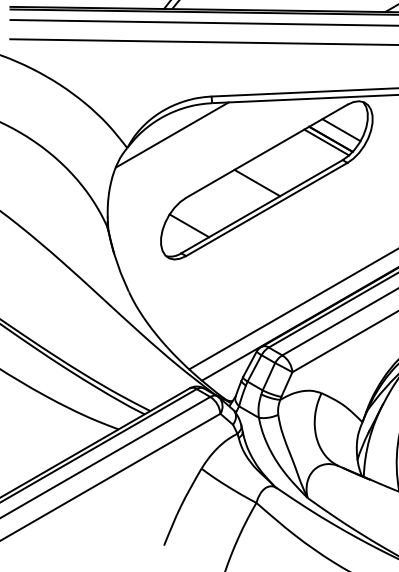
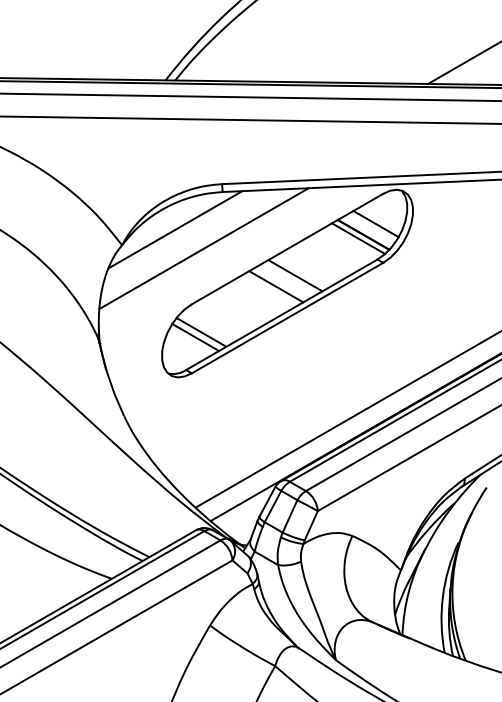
line: (195, 150) -> (203, 248), added
line: (273, 173) -> (295, 275), added
line: (194, 220) -> (201, 331), added

